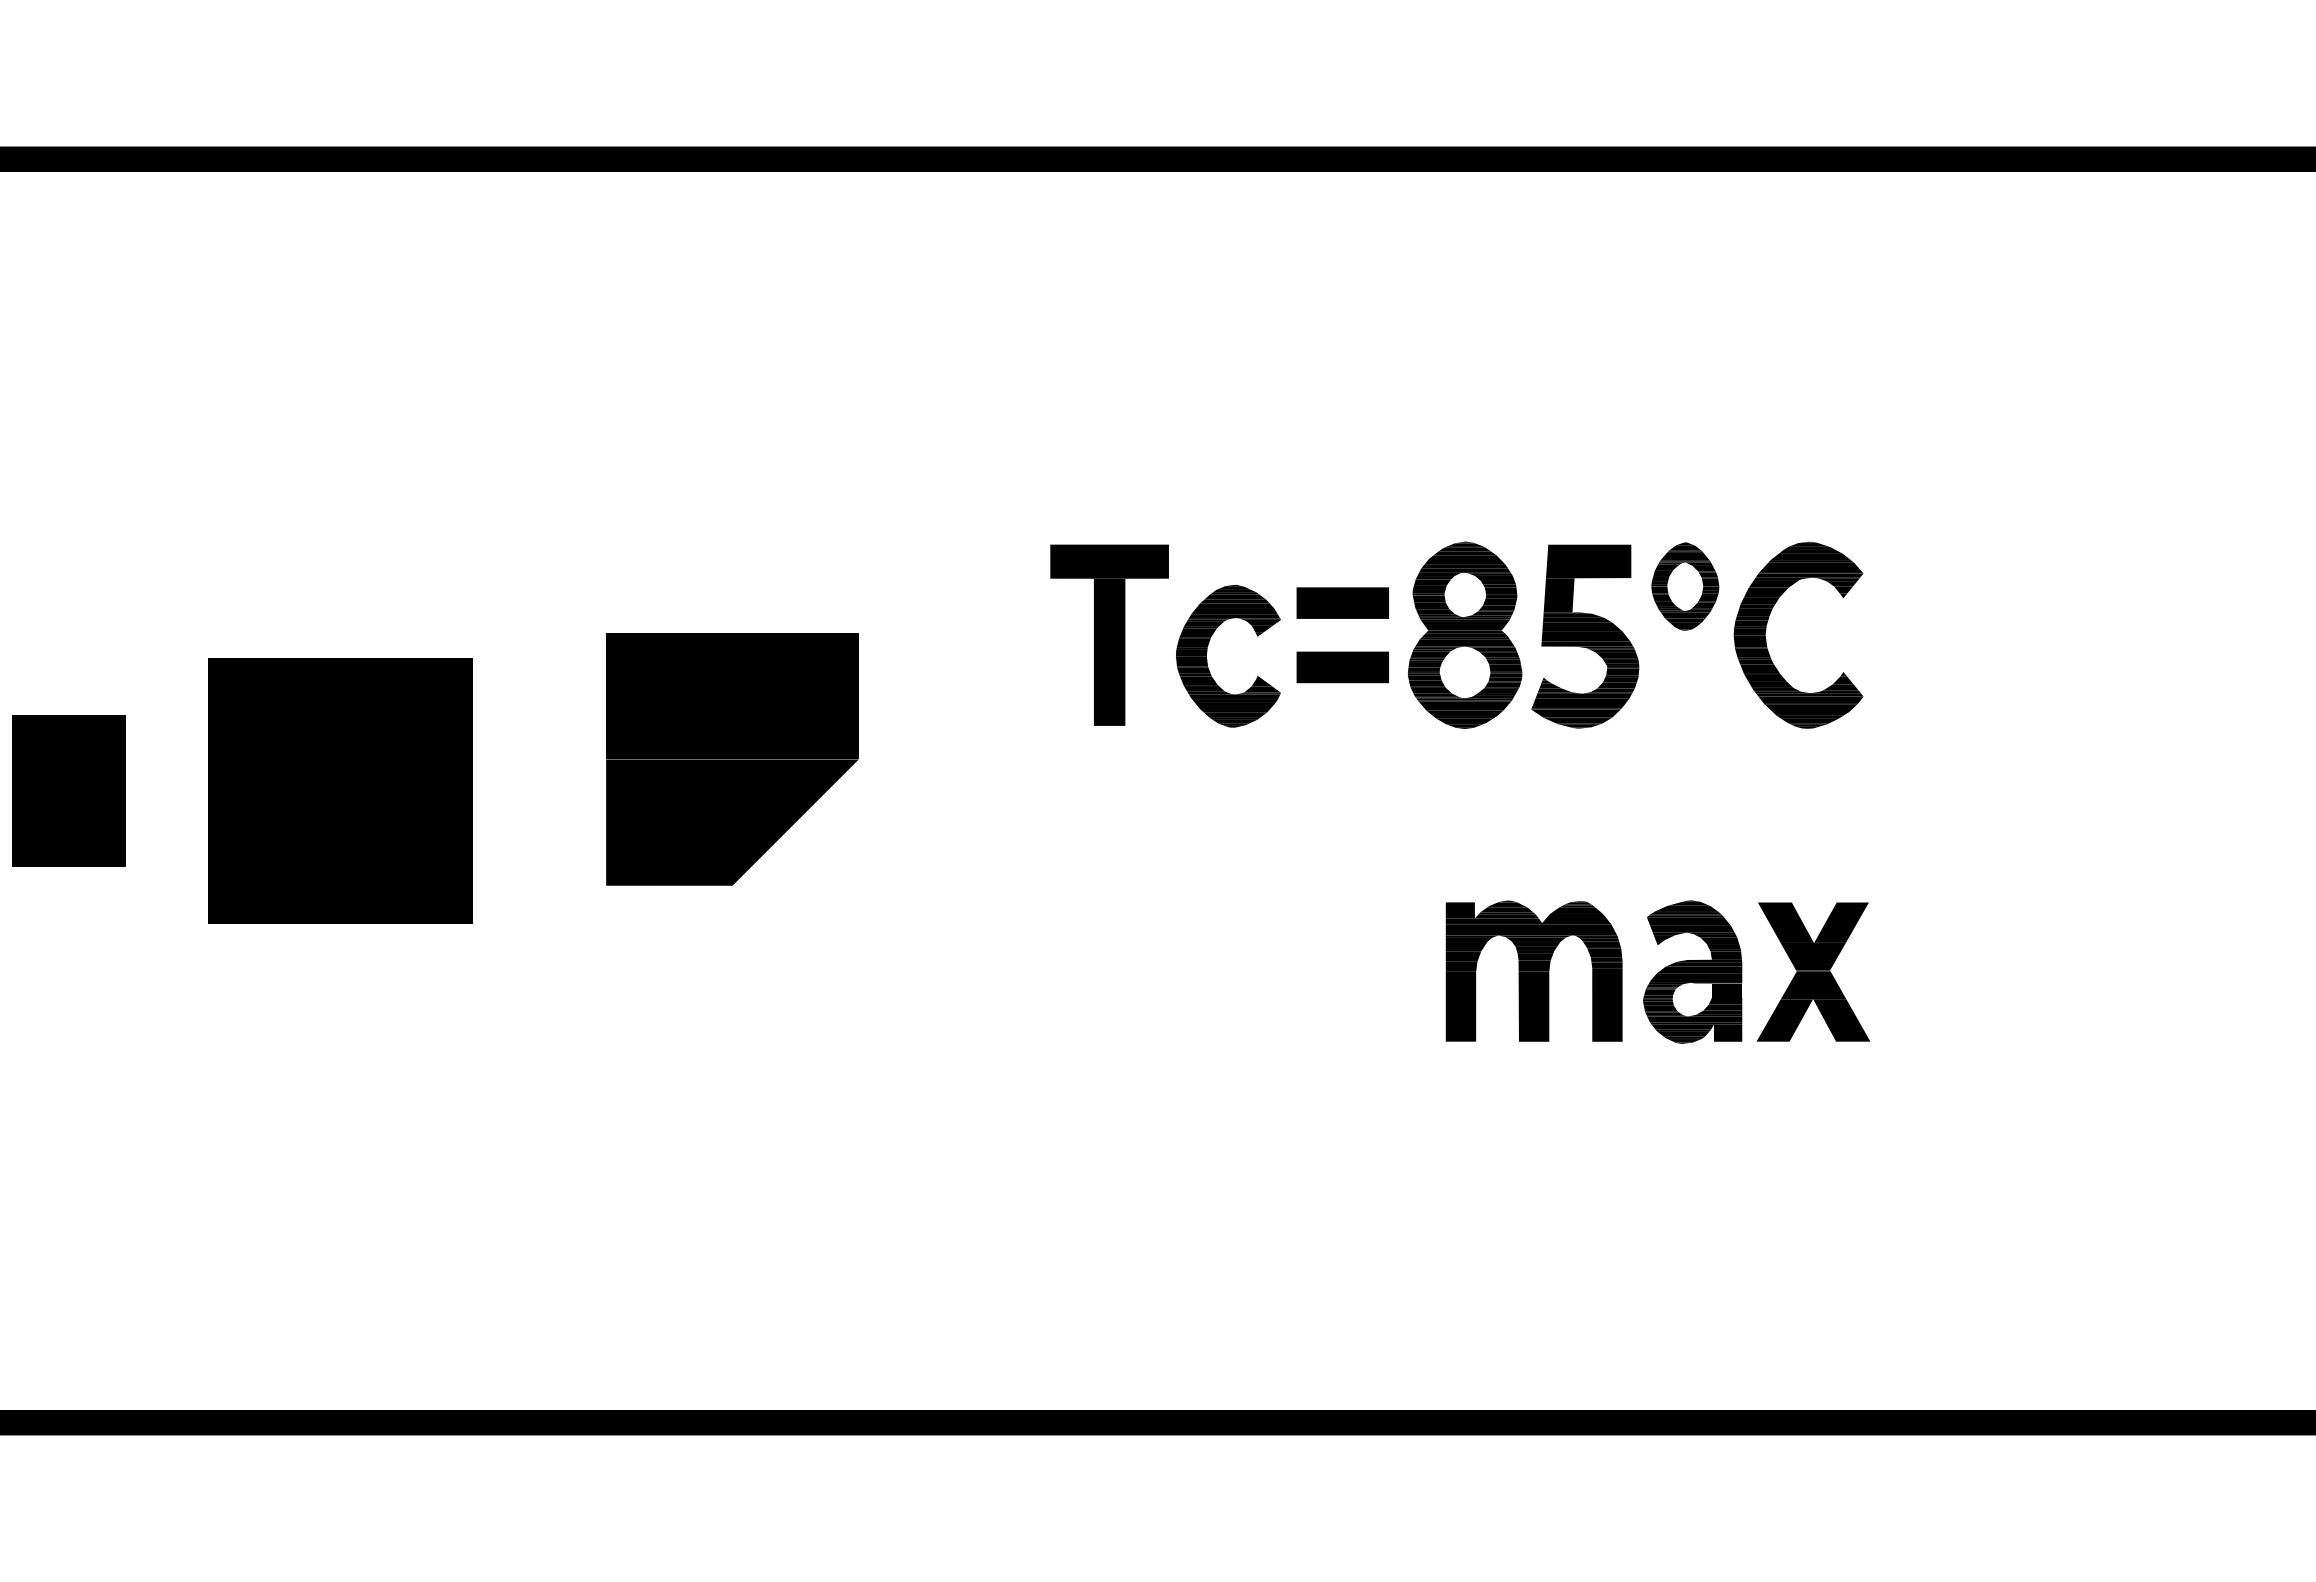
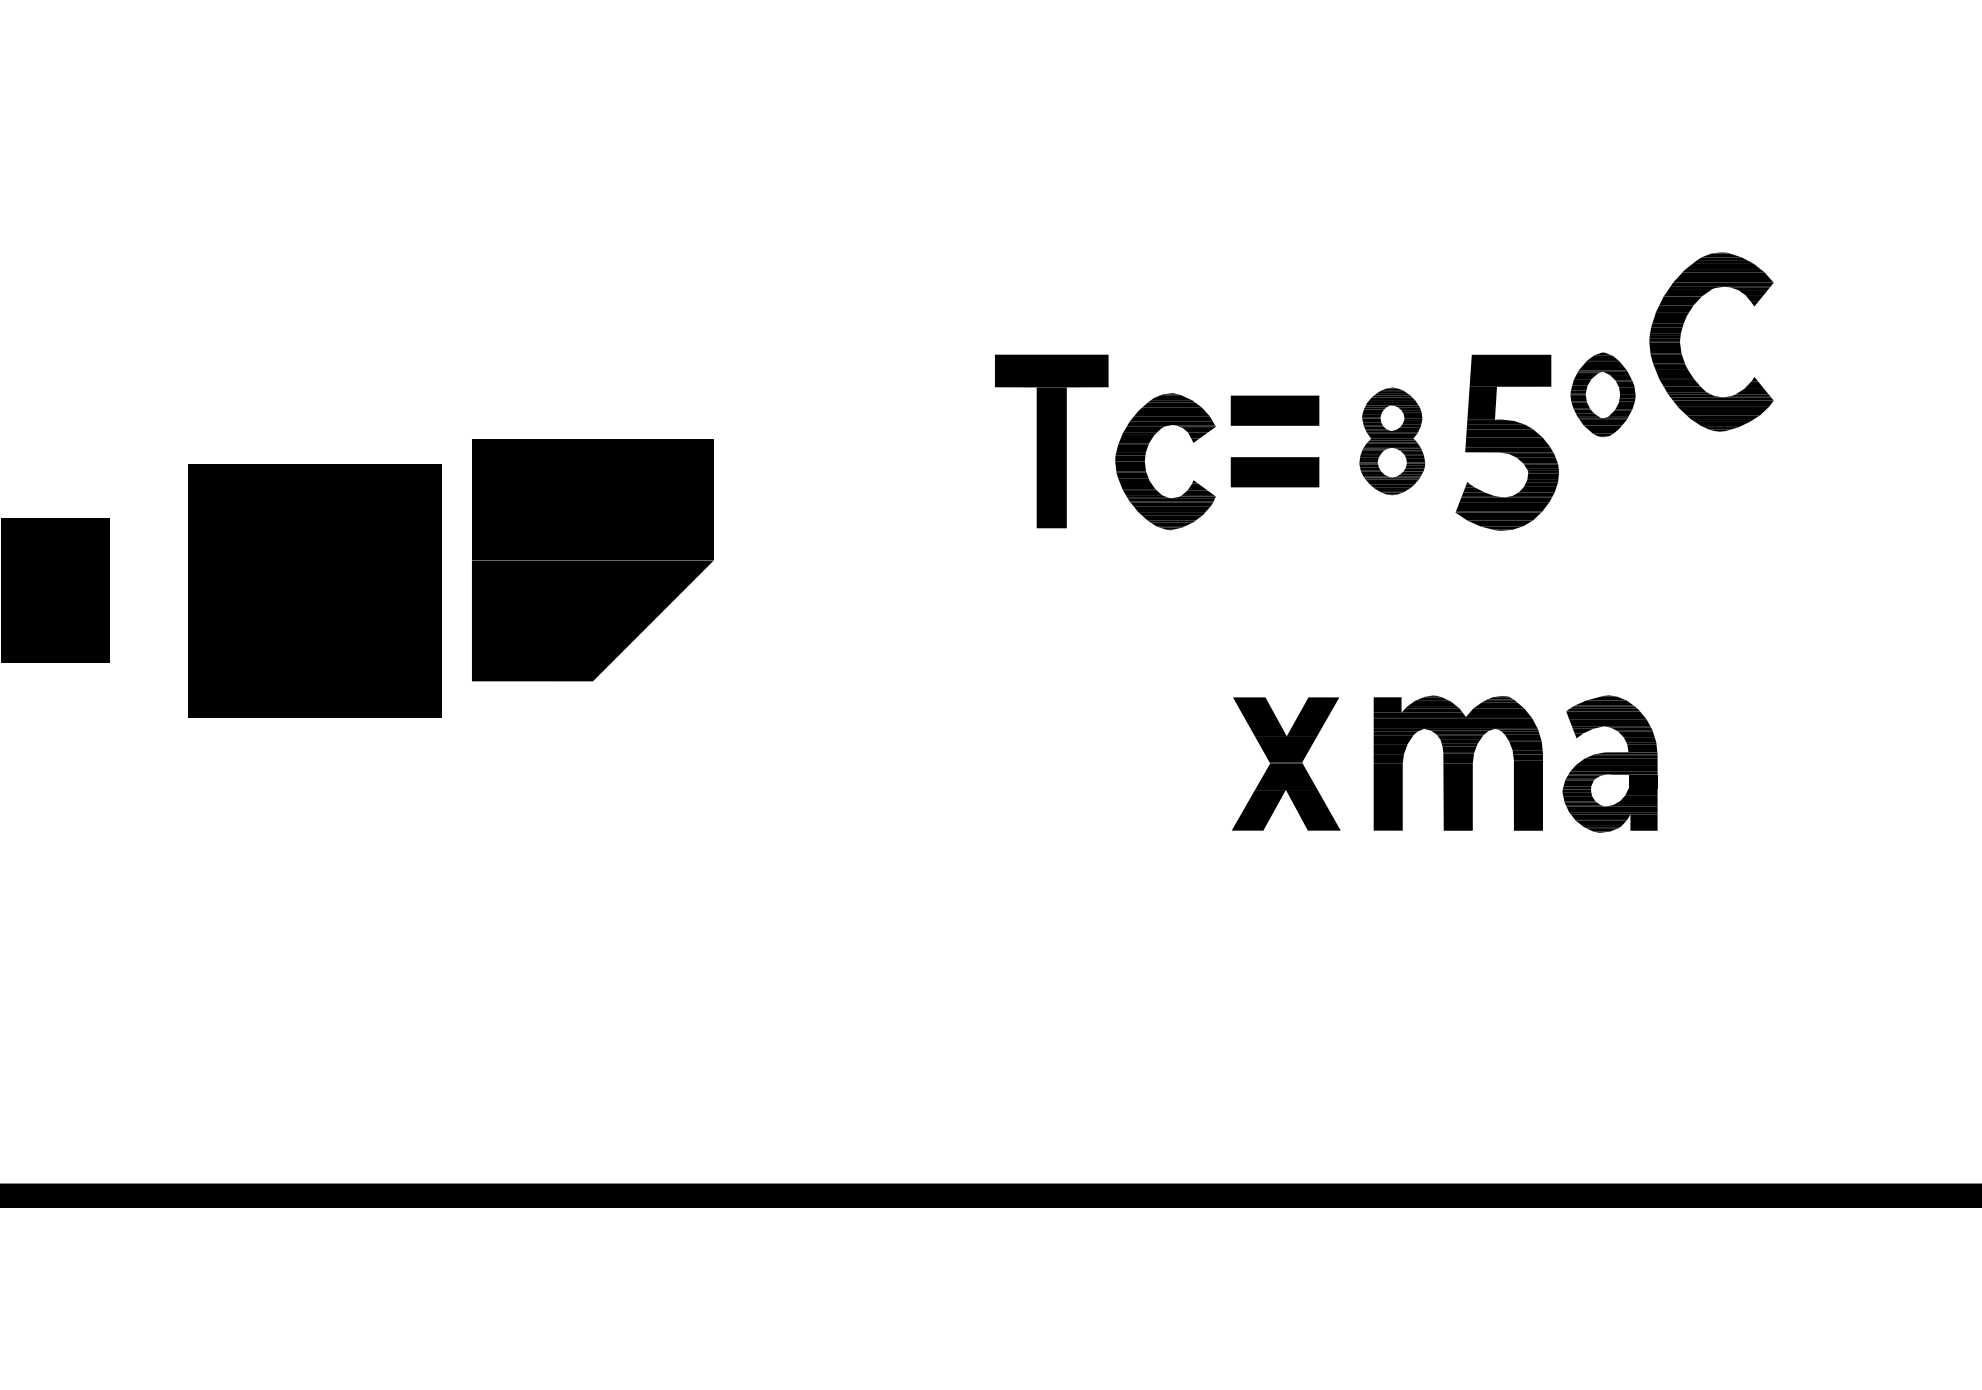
part: (1766, 630) -> (1680, 337), moved
part: (1465, 634) -> (1392, 440), size x0.6
part: (732, 759) -> (592, 560), moved
part: (1813, 971) -> (1286, 763), moved

